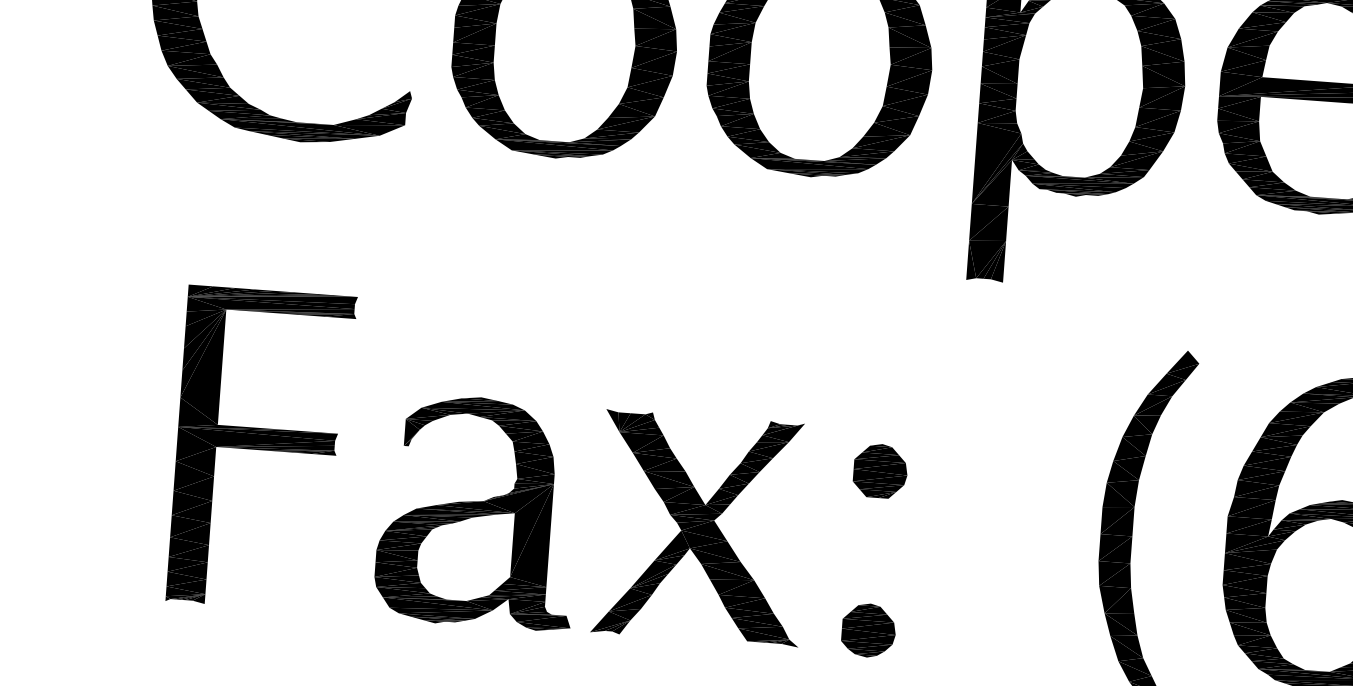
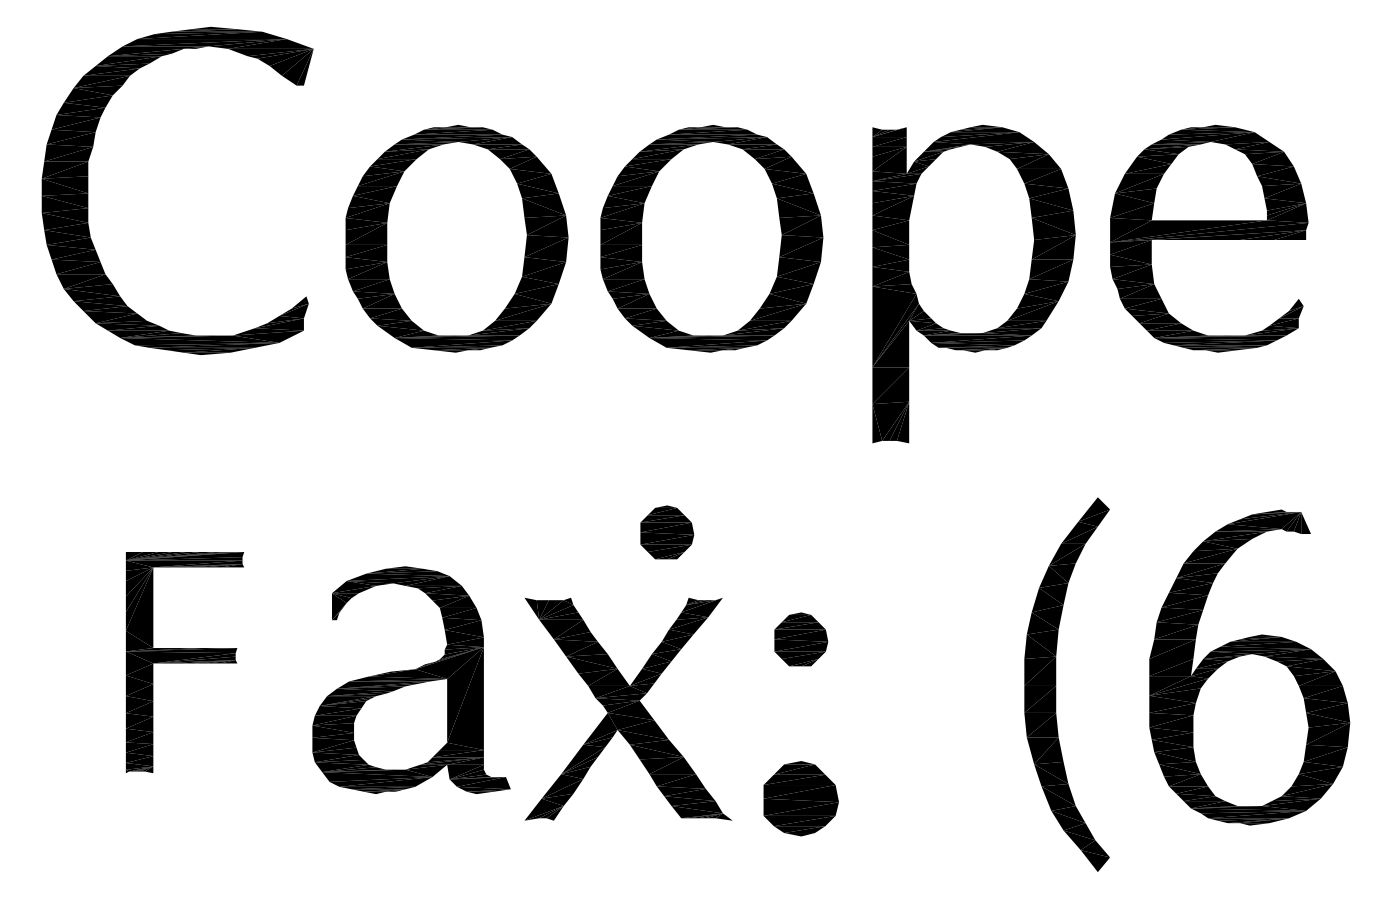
part: (754, 354) -> (667, 532), added
part: (261, 448) -> (184, 662), size x0.7
part: (479, 511) -> (411, 679), moved
part: (869, 630) -> (801, 798), size x1.4

